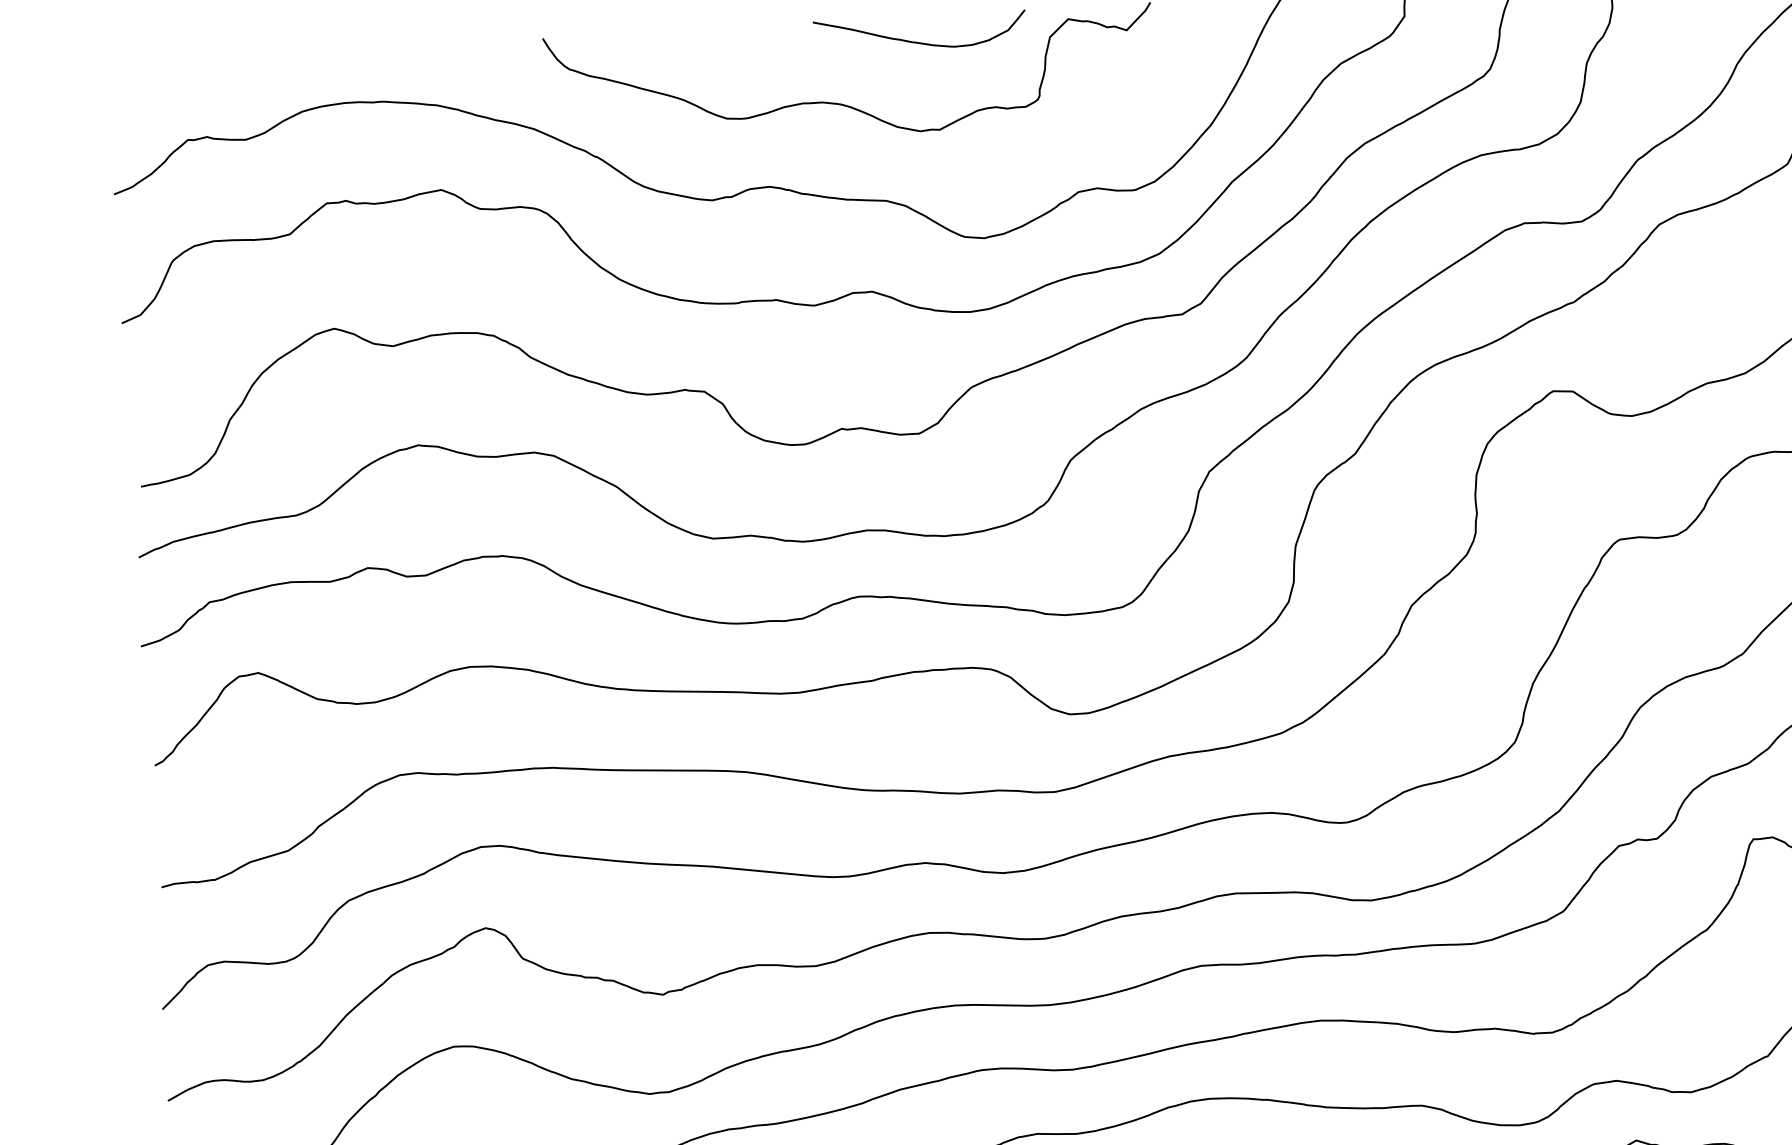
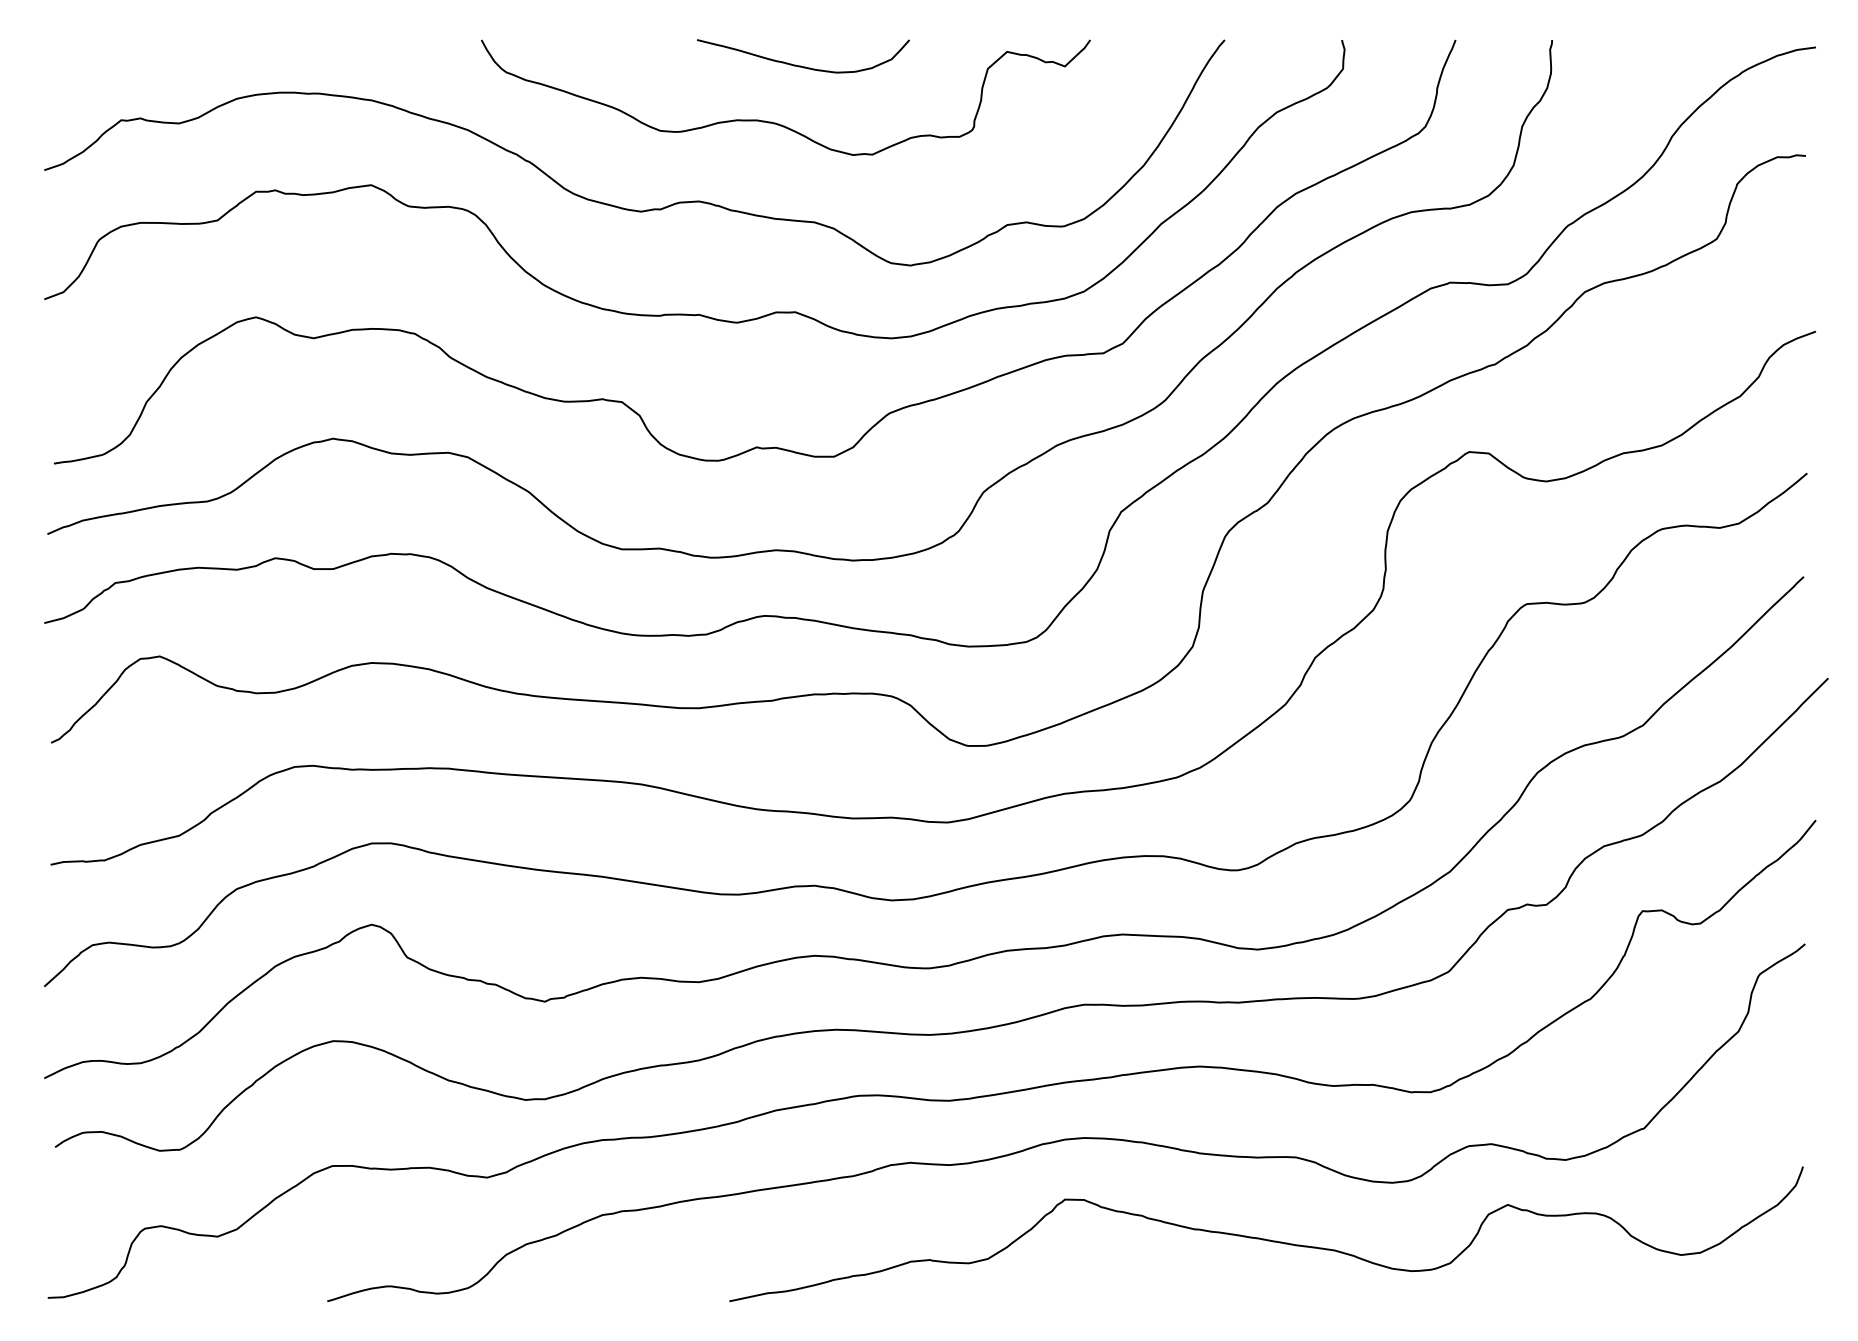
curve: (918, 41) -> (801, 65), moved

